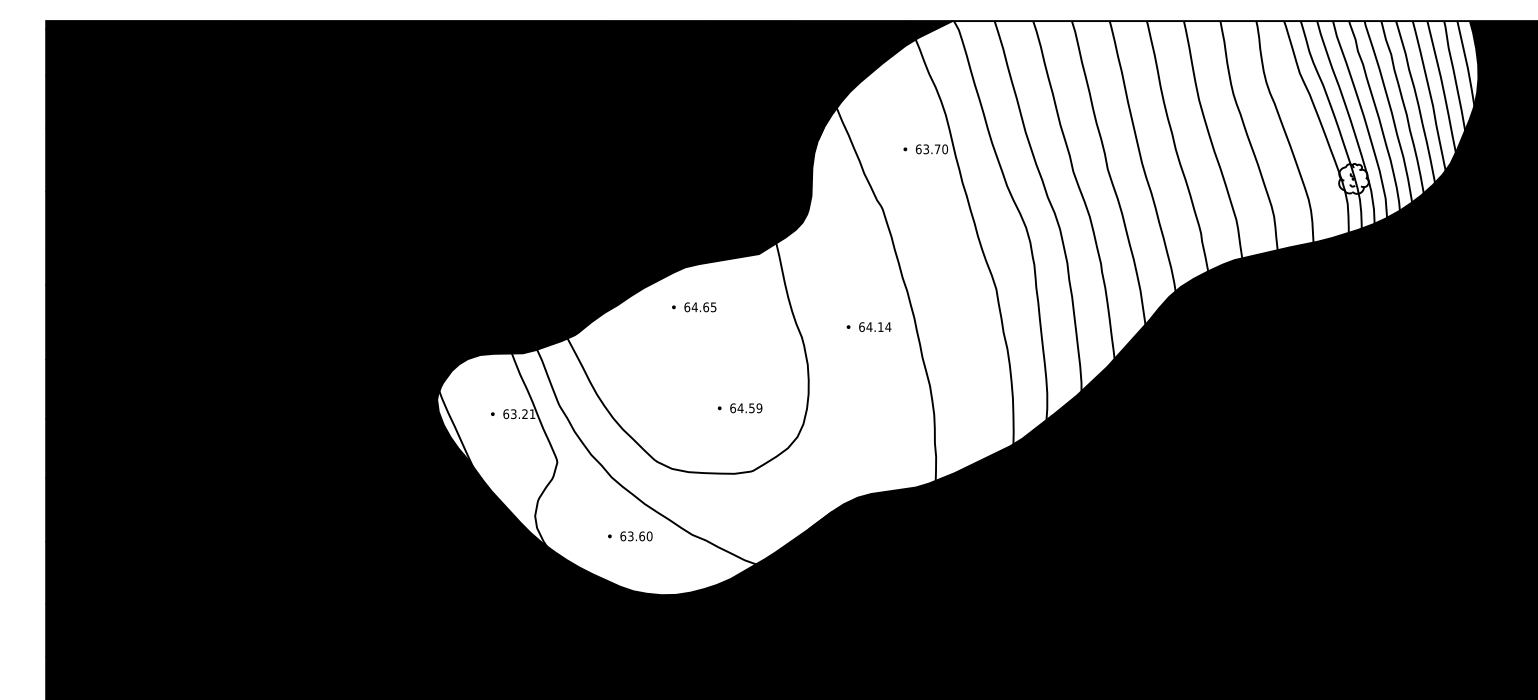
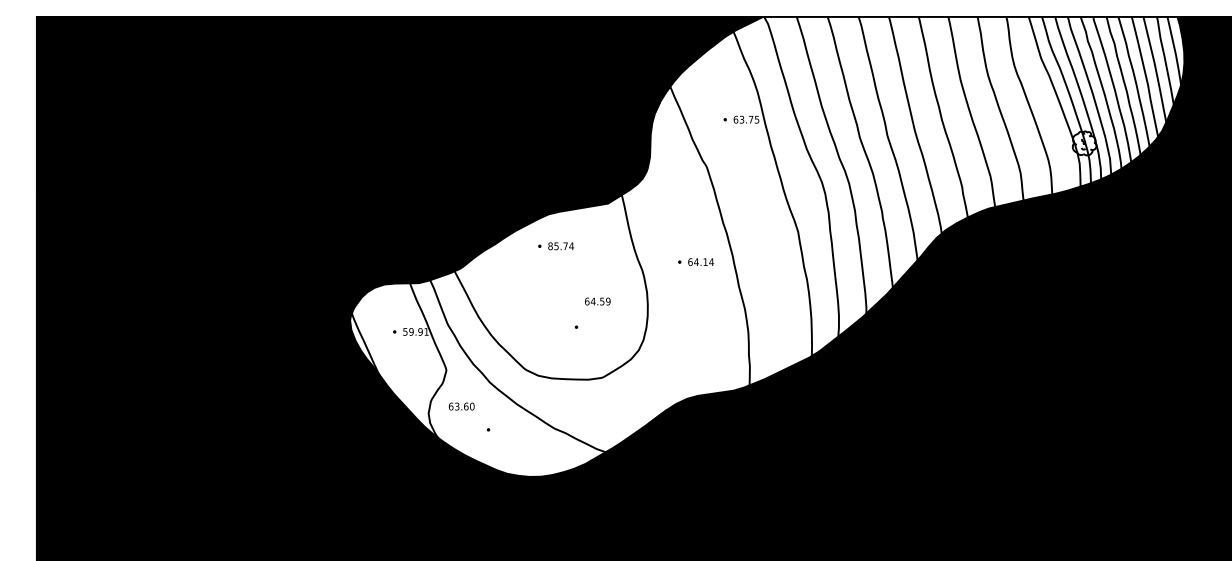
text: (945, 149) -> (757, 119), 63.70 -> 63.75
text: (700, 307) -> (561, 246), 64.65 -> 85.74
text: (746, 408) -> (597, 301), moved
text: (515, 414) -> (412, 332), 63.21 -> 59.91
text: (636, 536) -> (461, 406), moved

